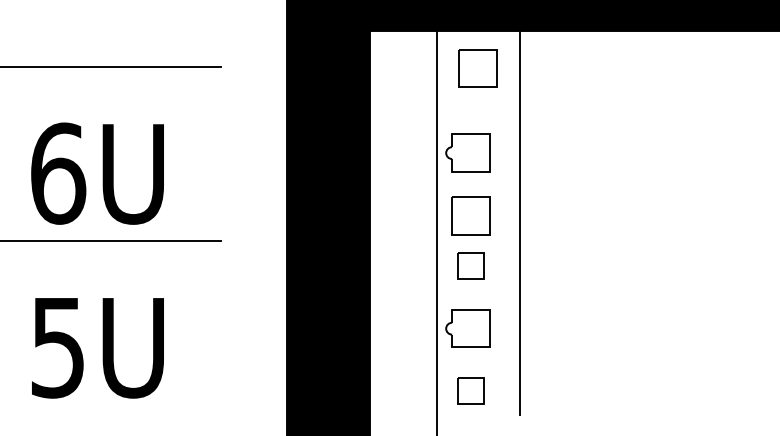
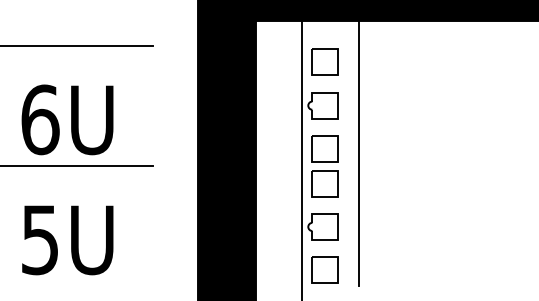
part: (476, 67) -> (324, 61), moved
part: (469, 265) -> (324, 183), size x1.43
part: (469, 390) -> (324, 269), size x1.43

